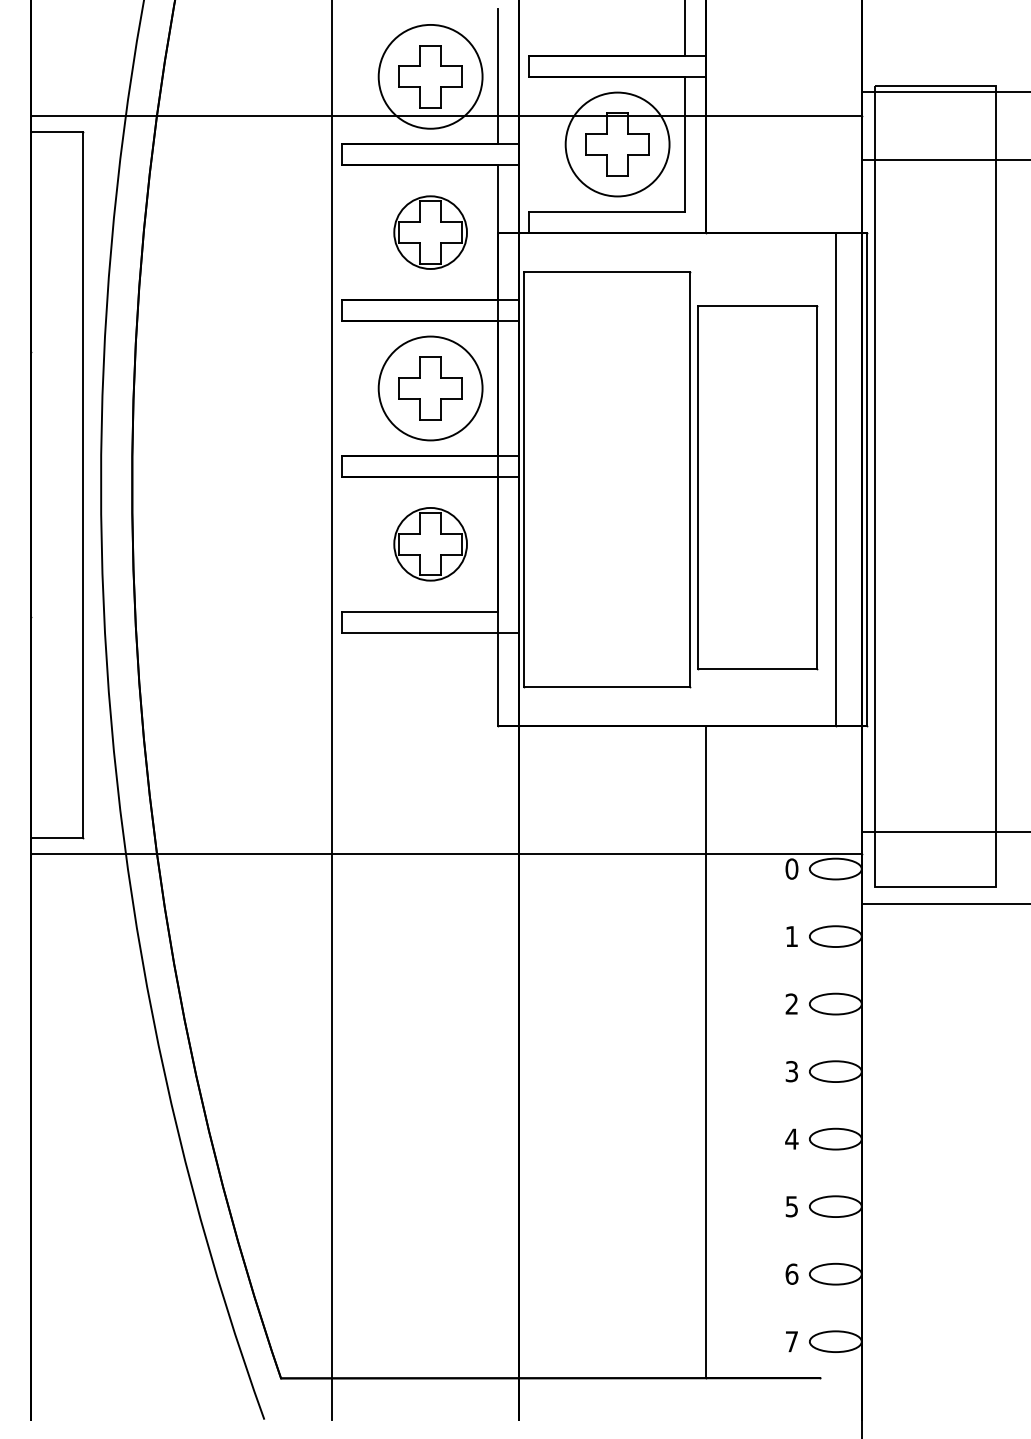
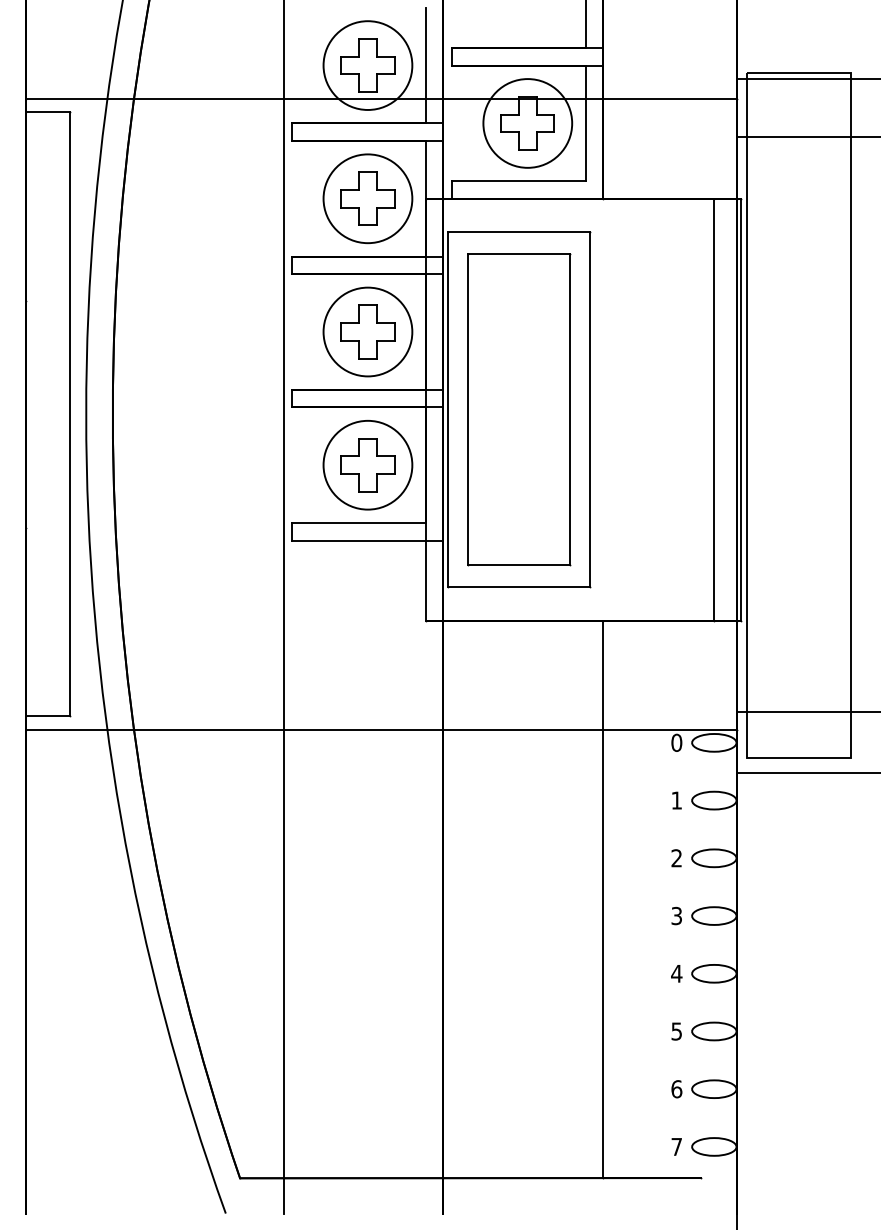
circle: (430, 232) -> (367, 198), size x1.43
part: (757, 487) -> (519, 409), moved
circle: (430, 544) -> (367, 465), size x1.43

